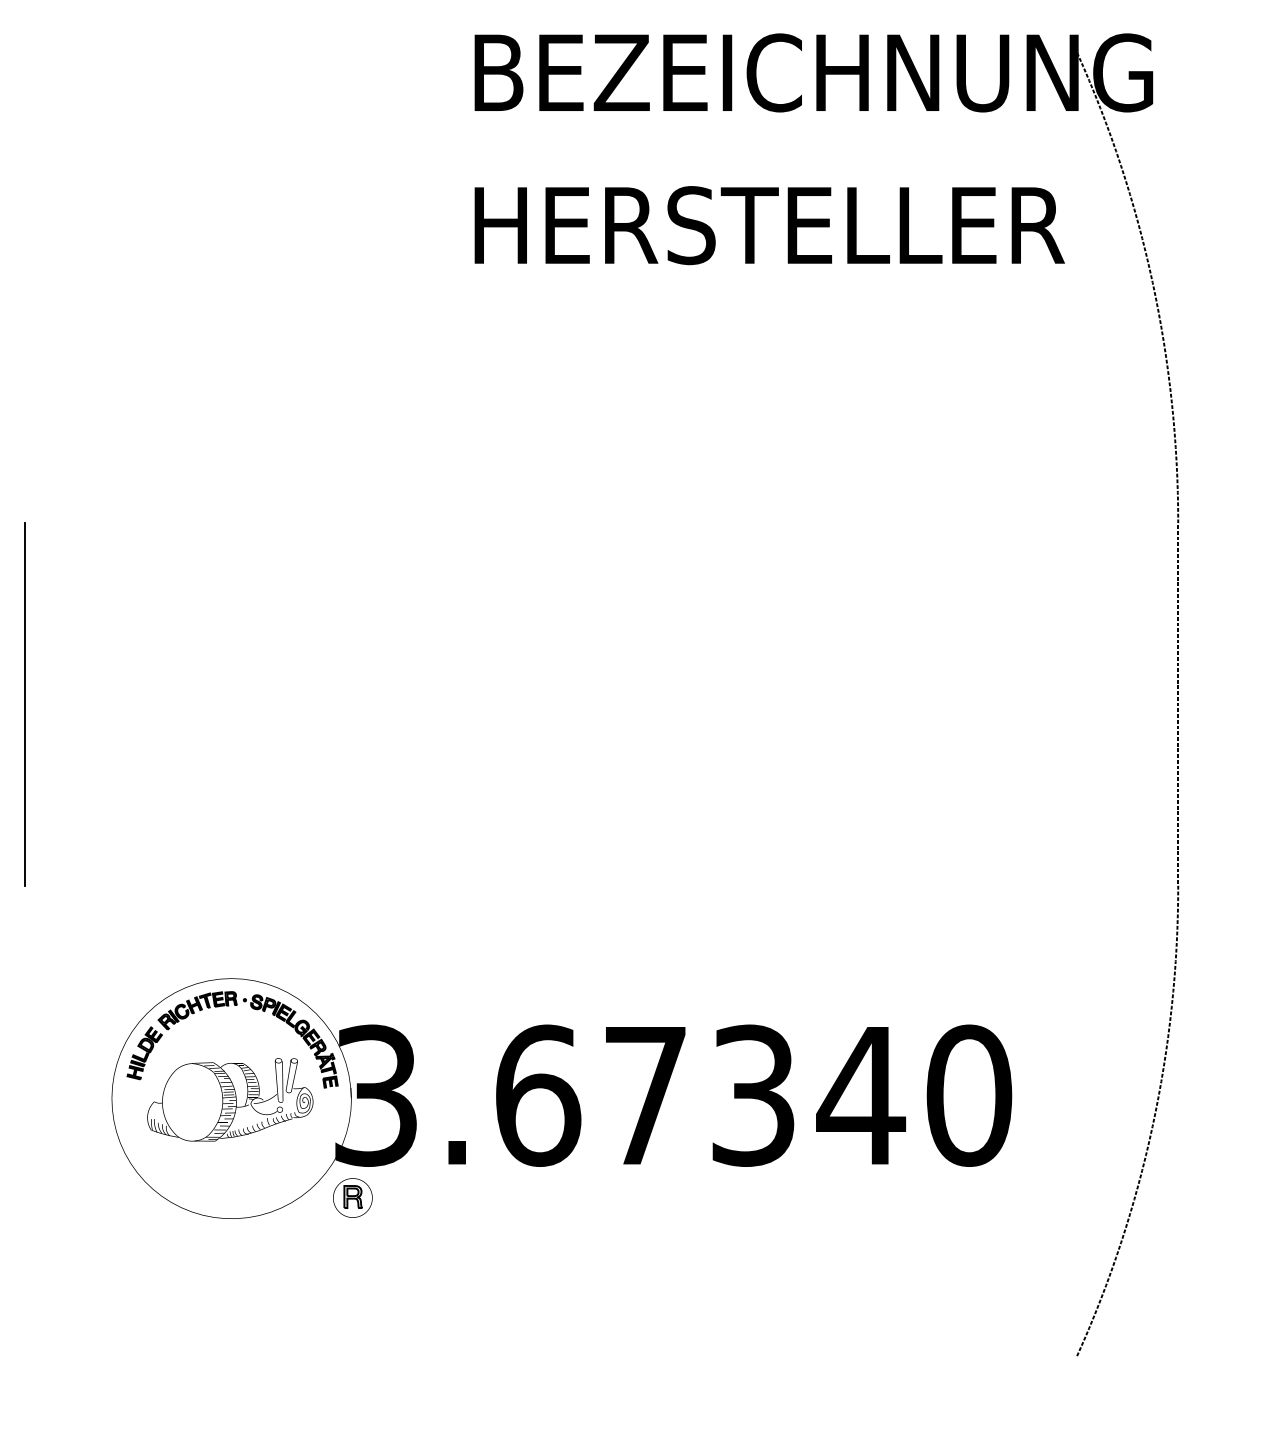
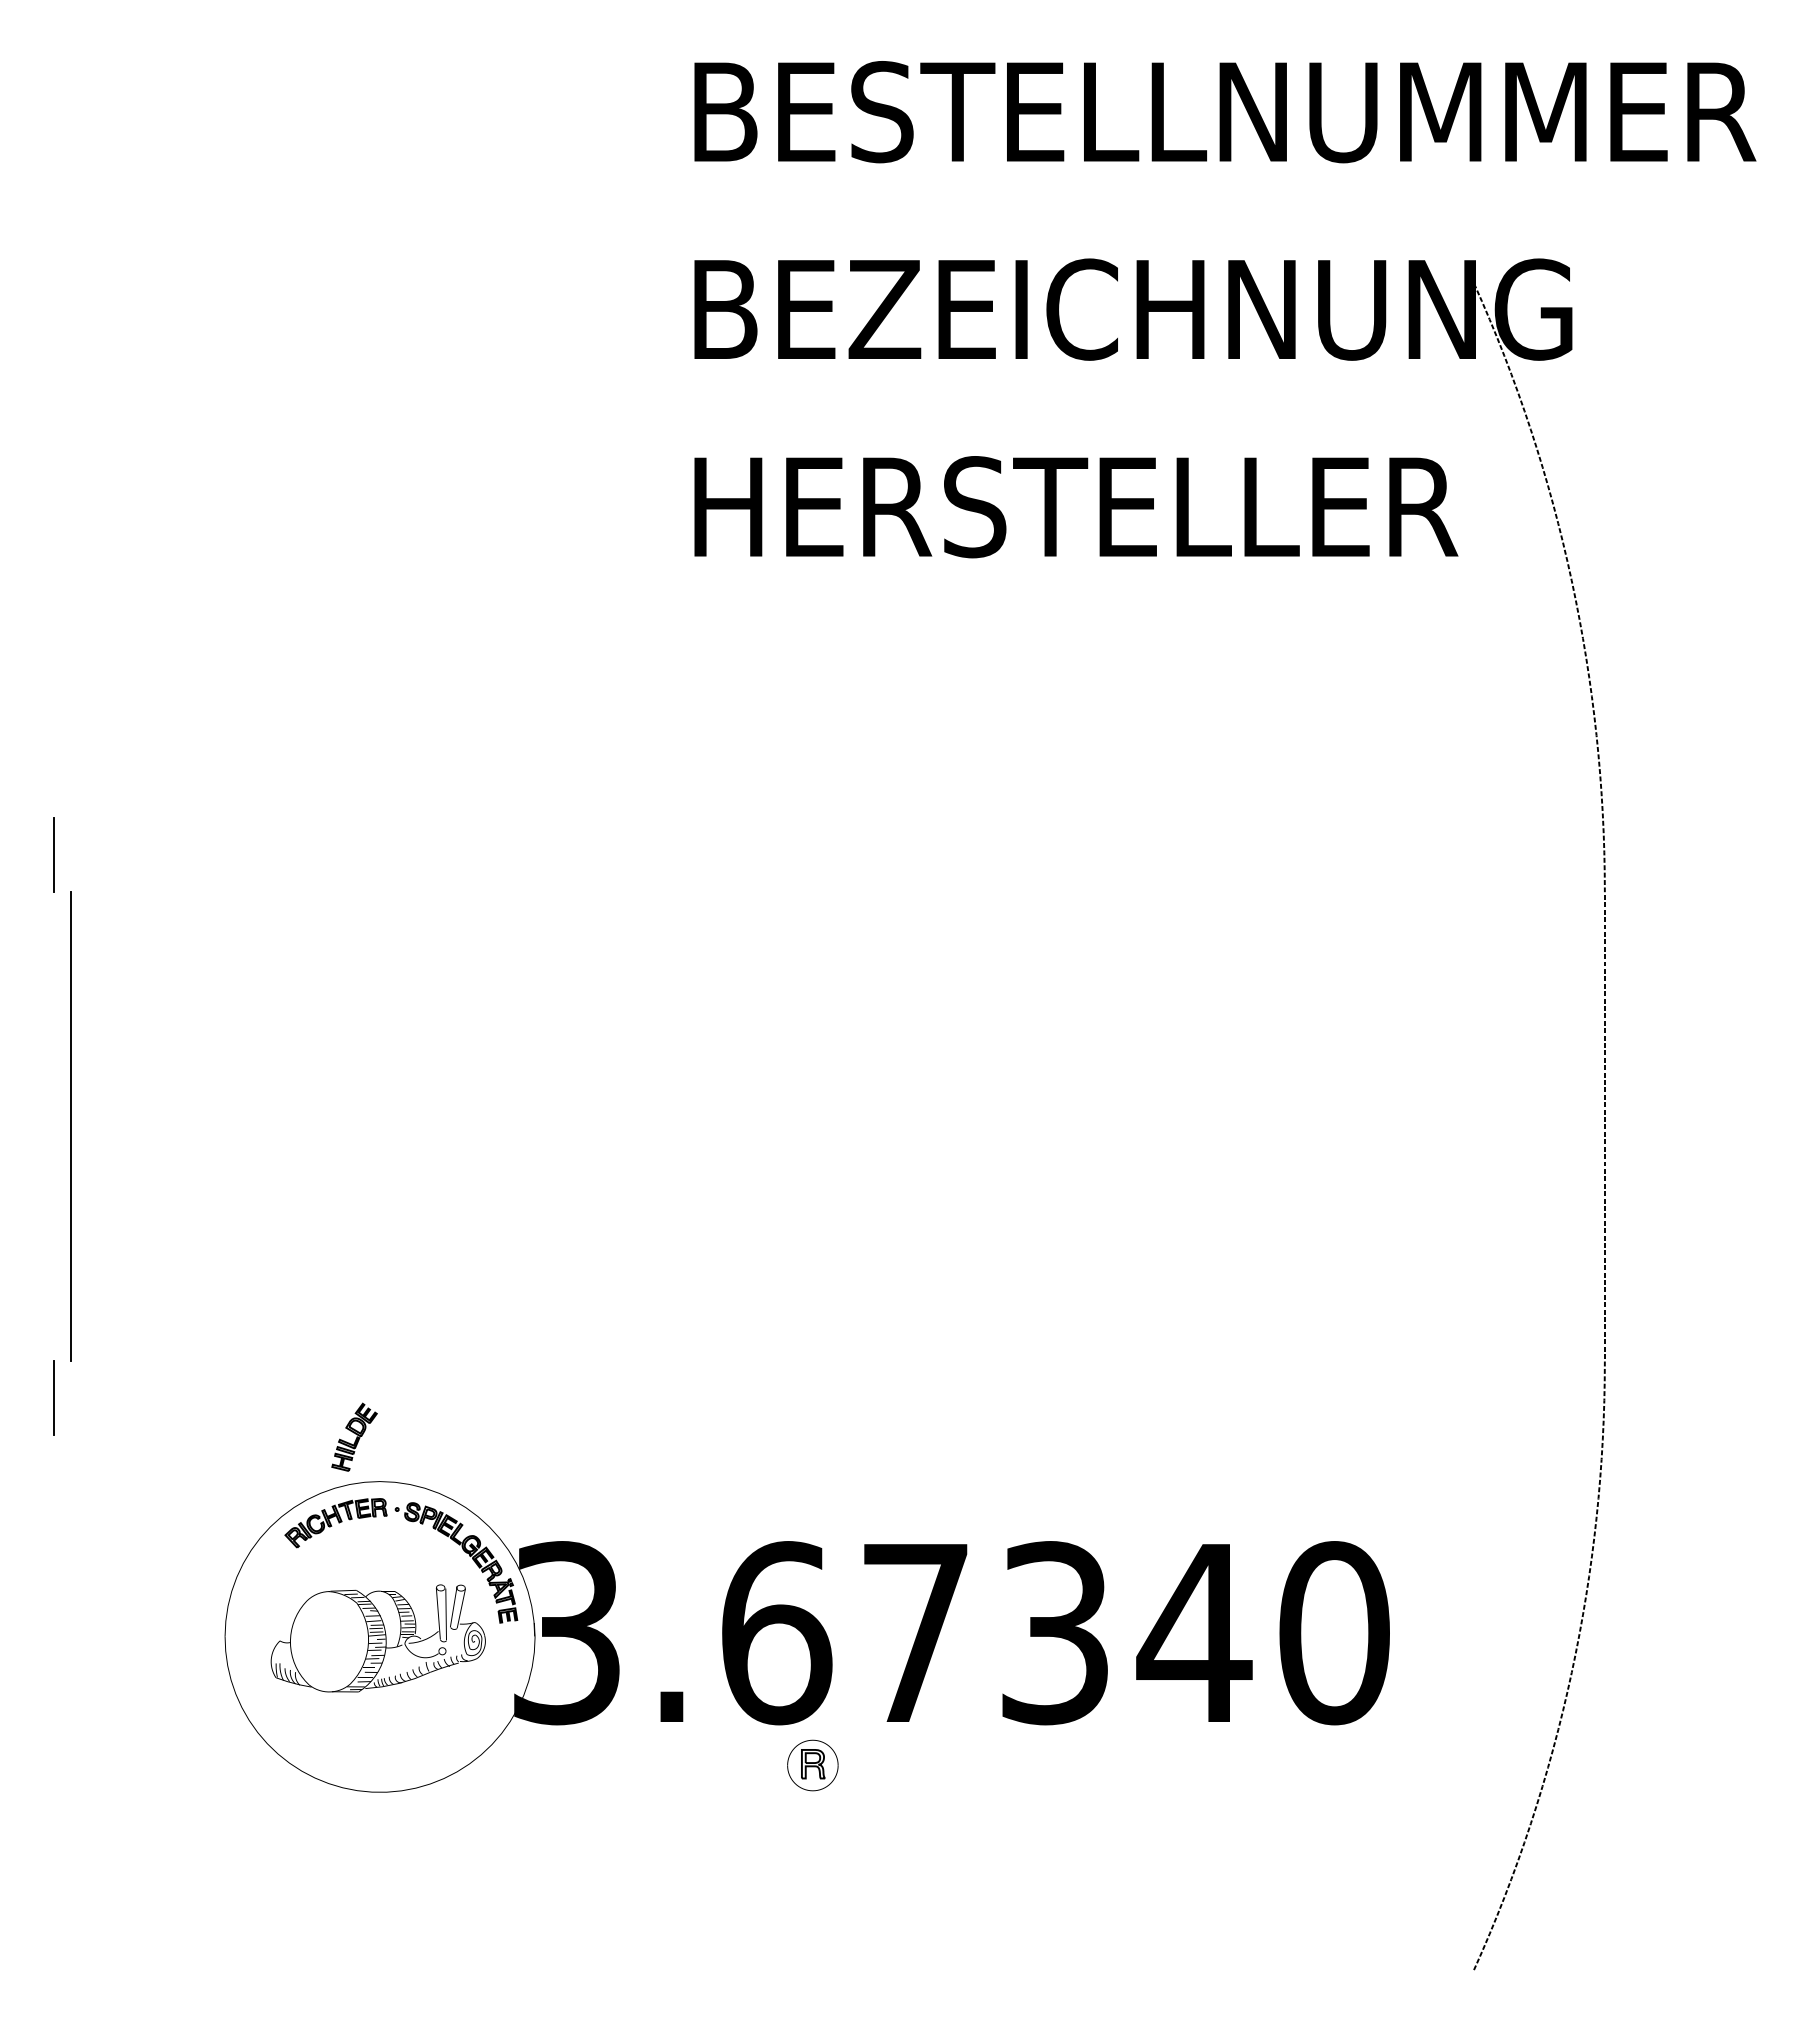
line: (24, 704) -> (112, 1126), removed
part: (144, 1052) -> (354, 1436), moved
part: (352, 1198) -> (812, 1765), moved

